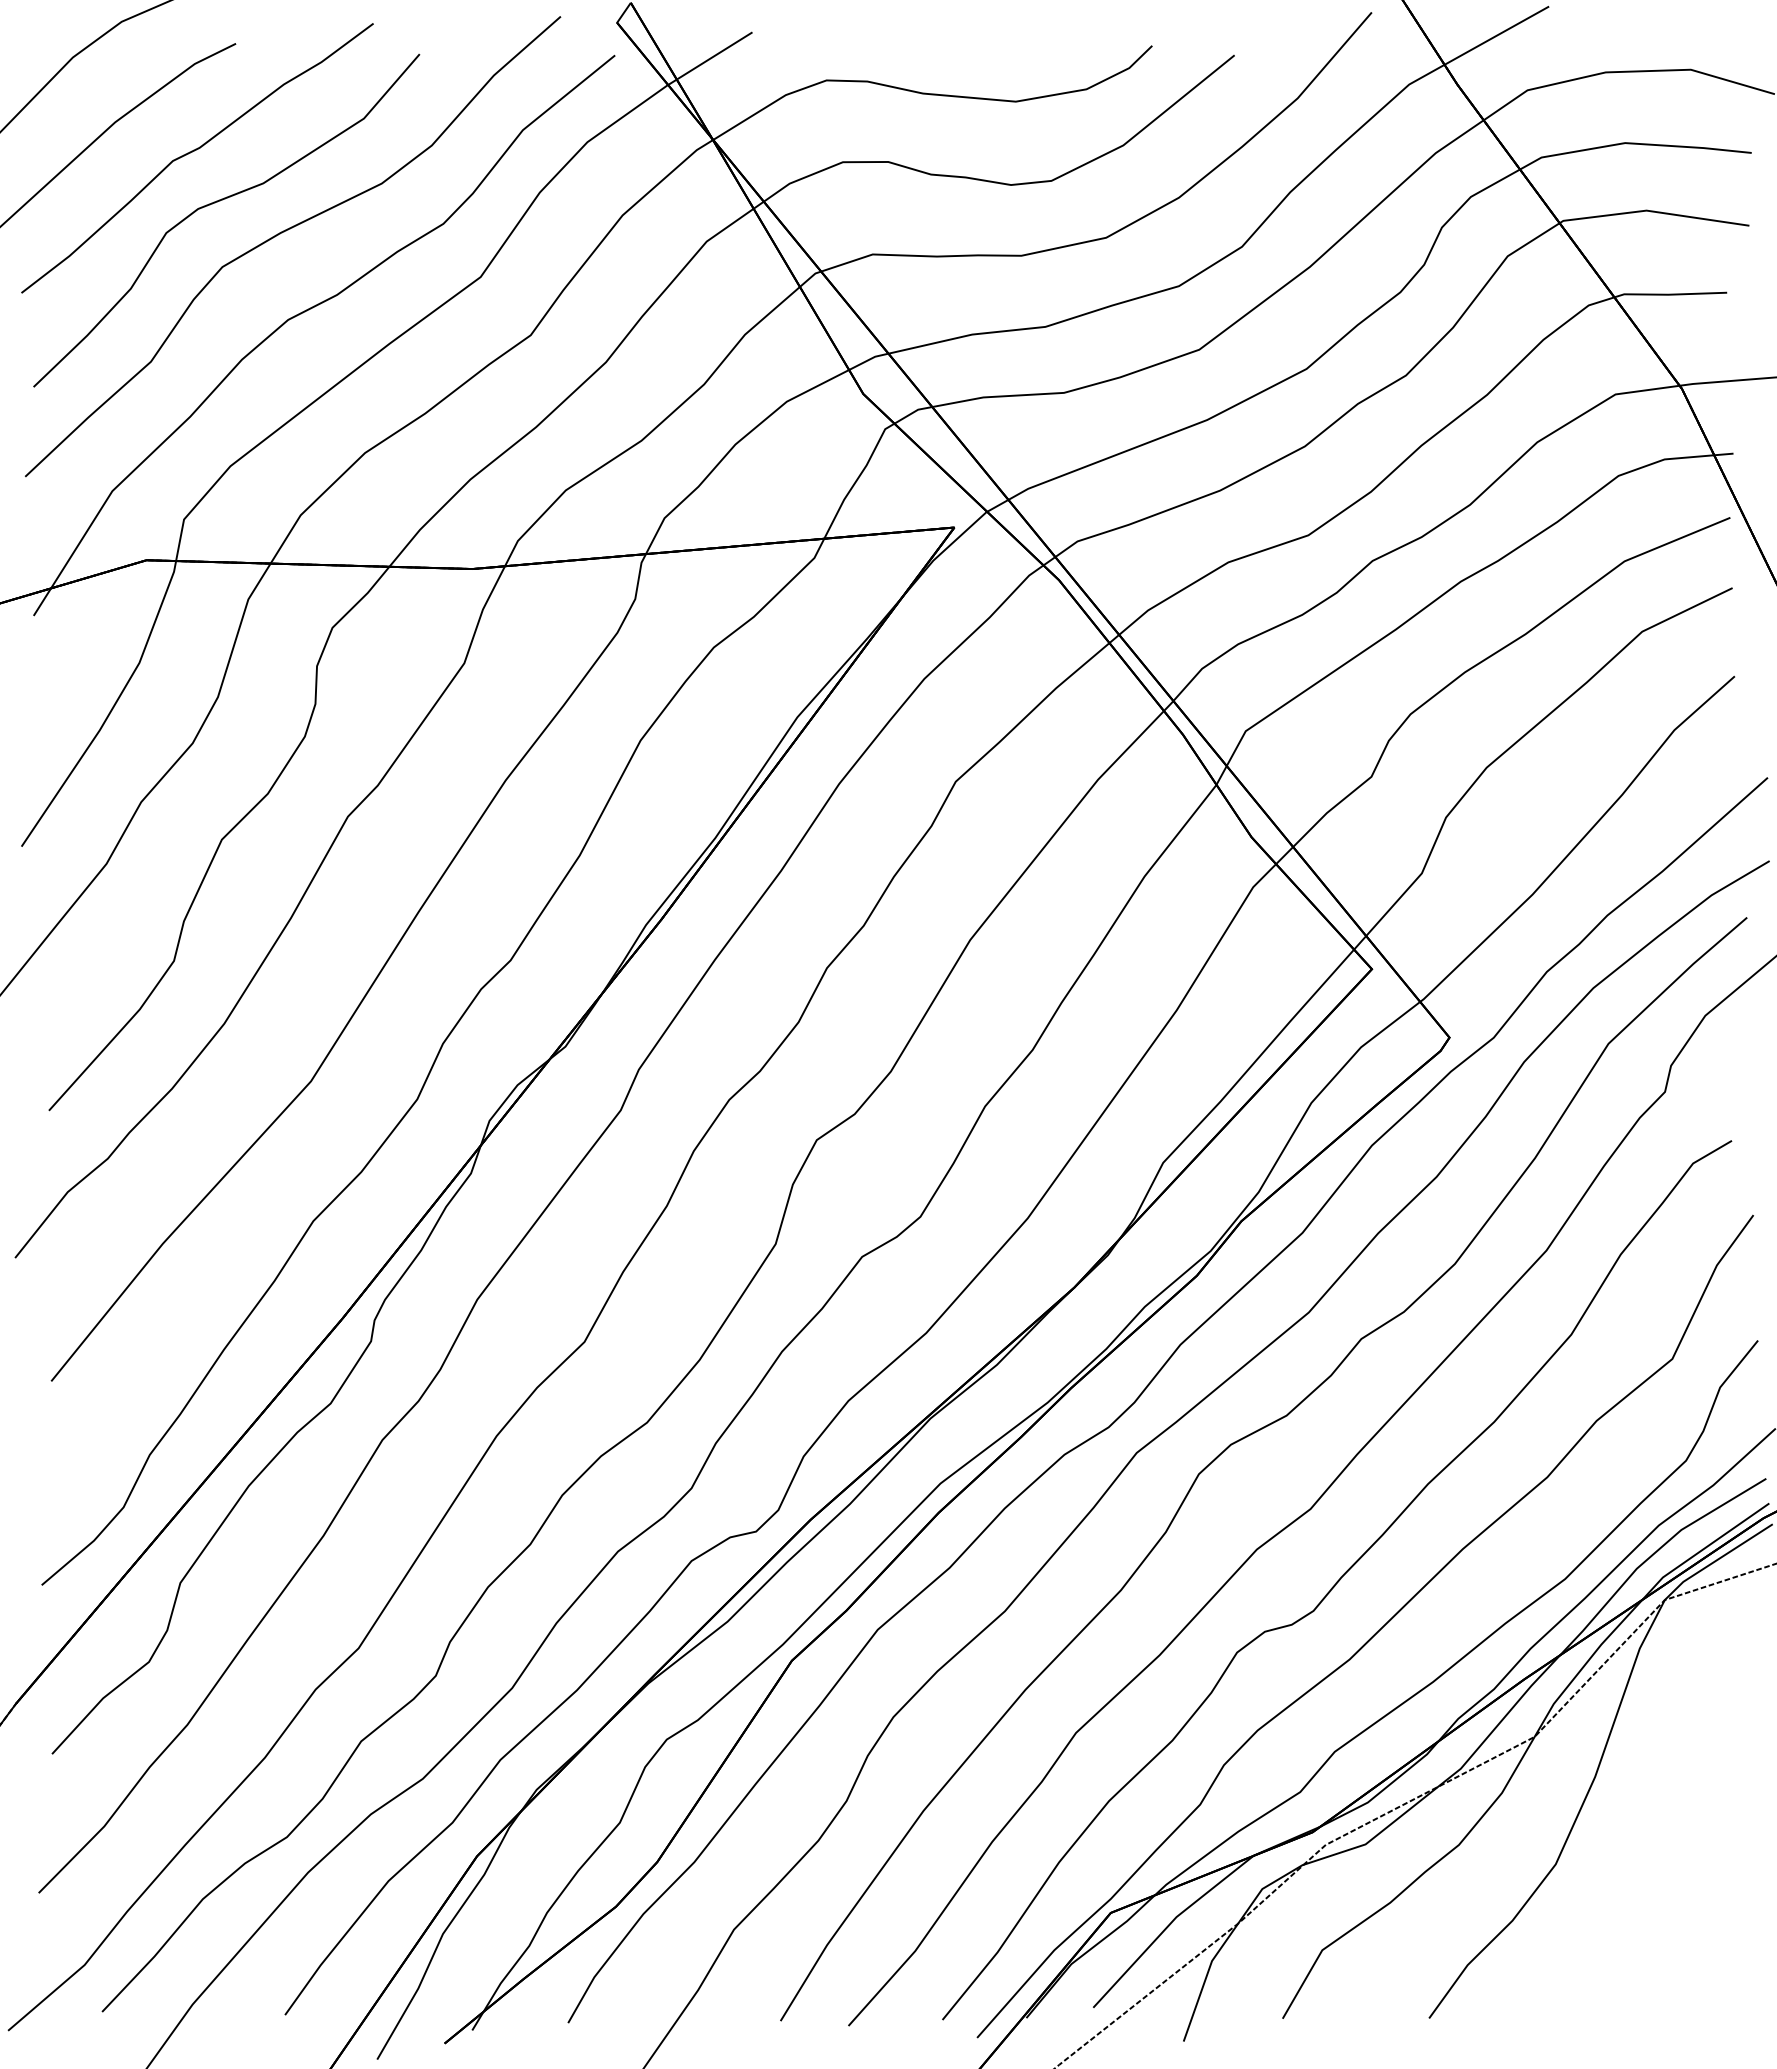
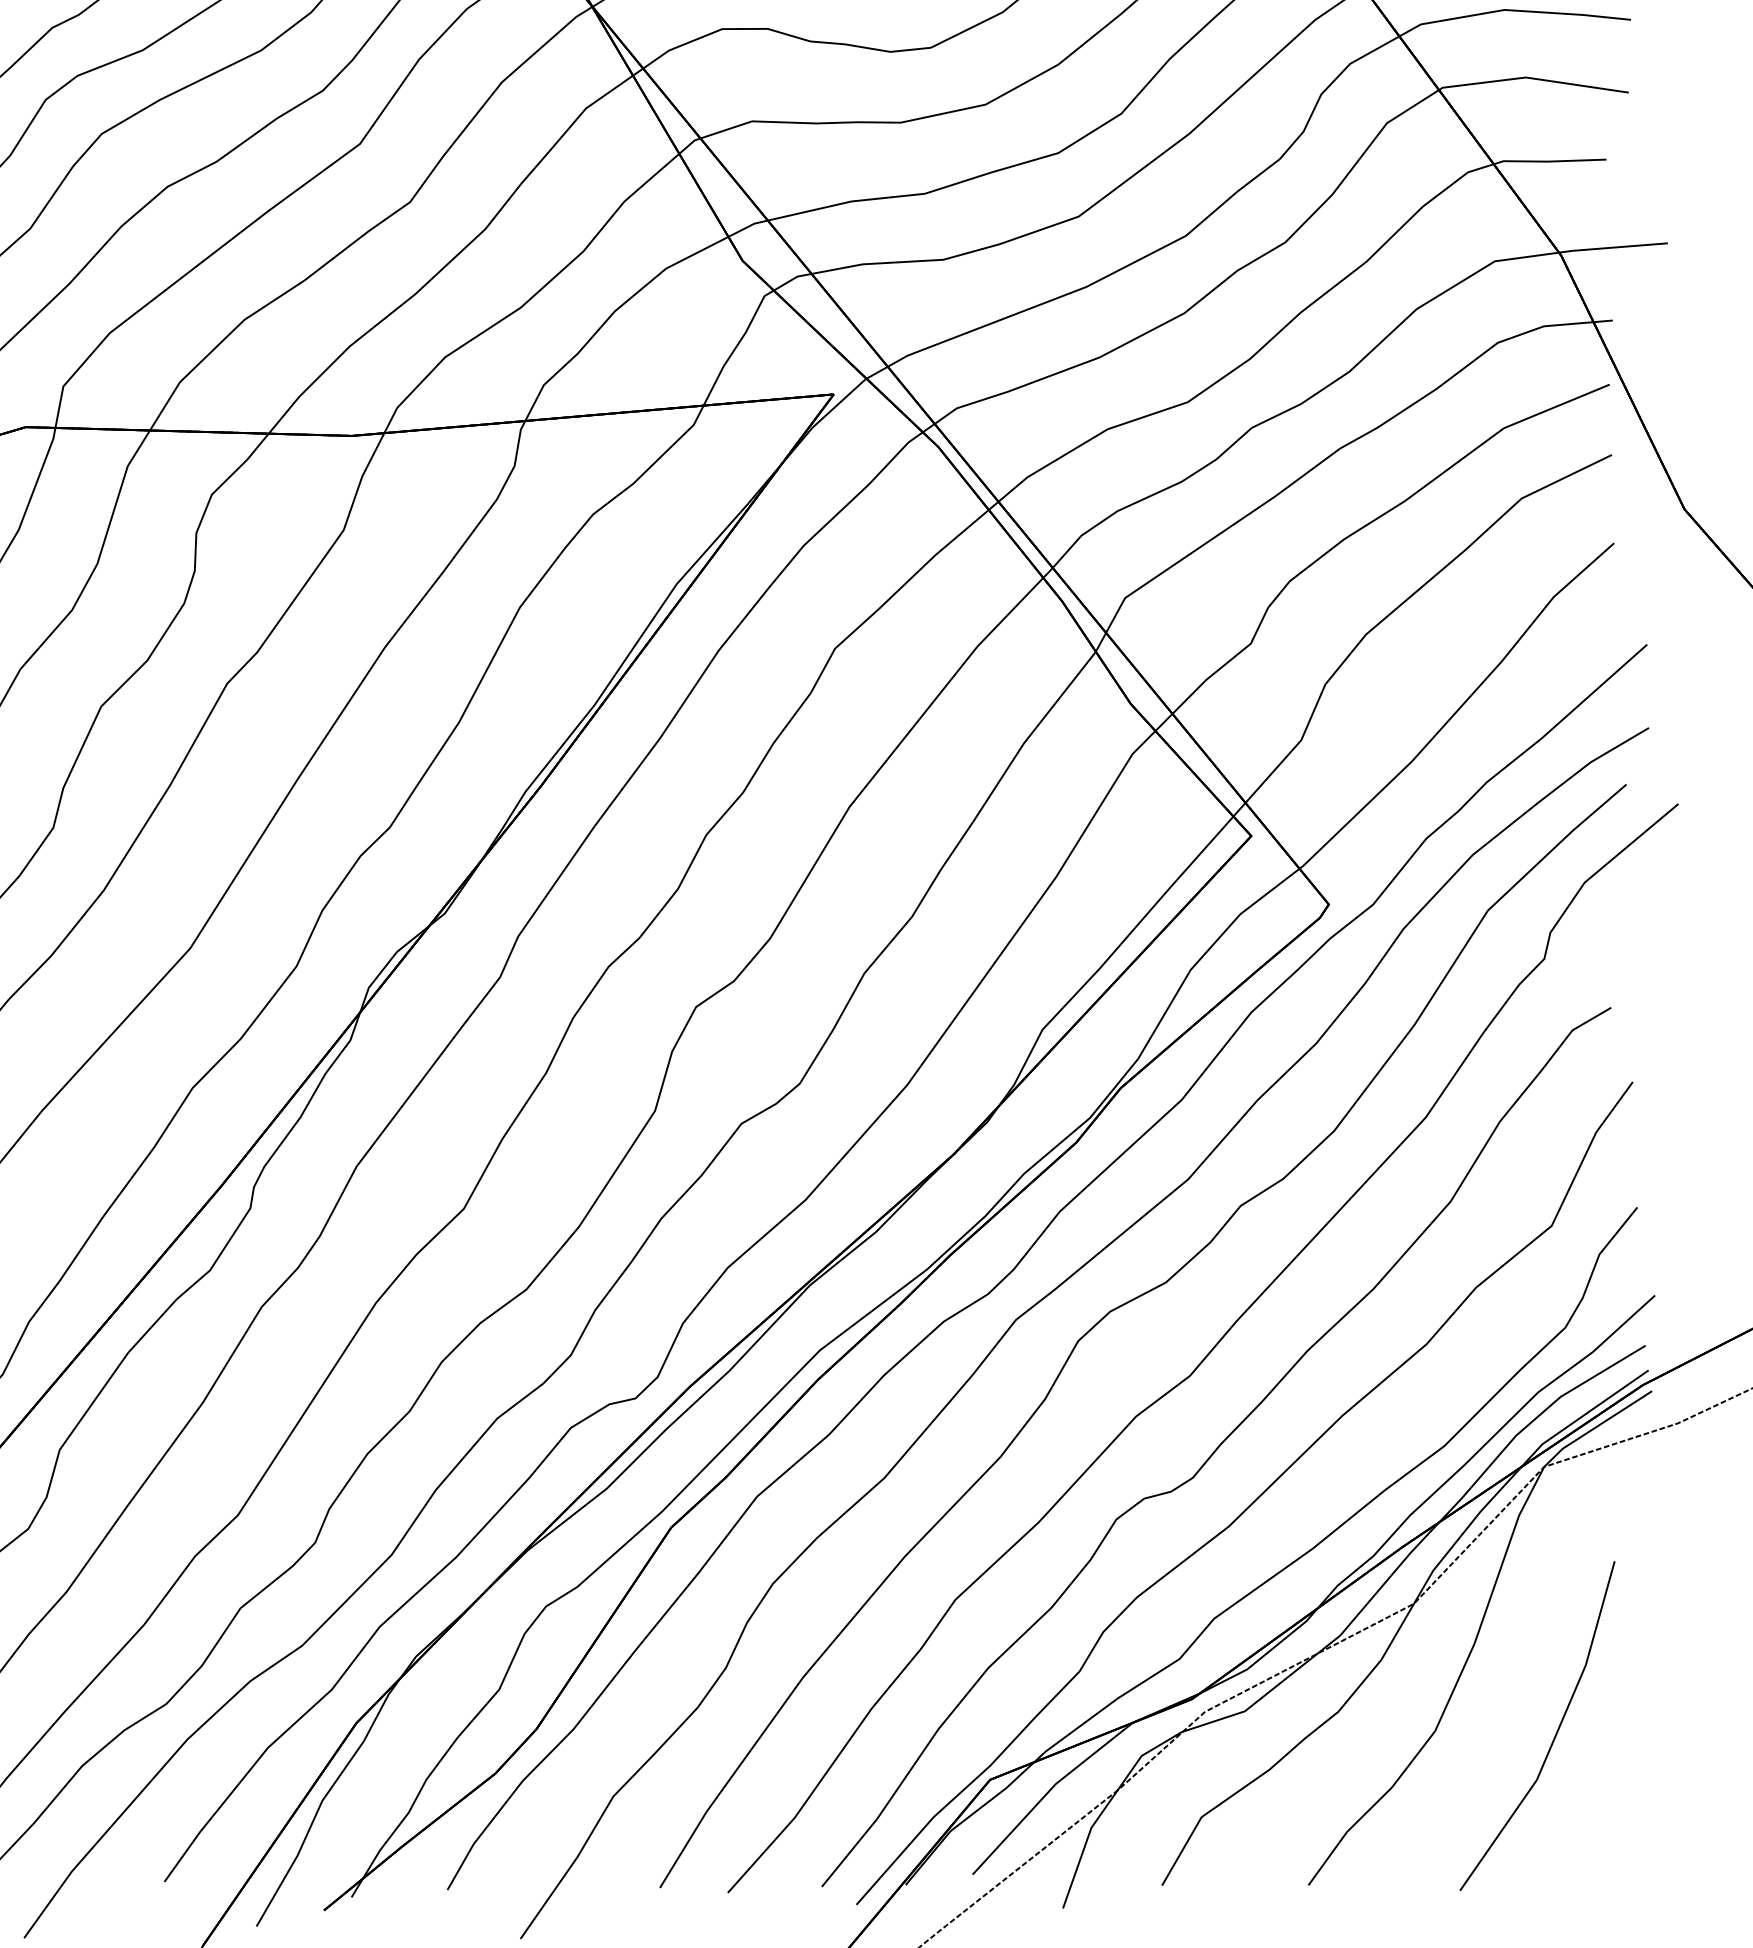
line: (1676, 1865) -> (1555, 1732), added

